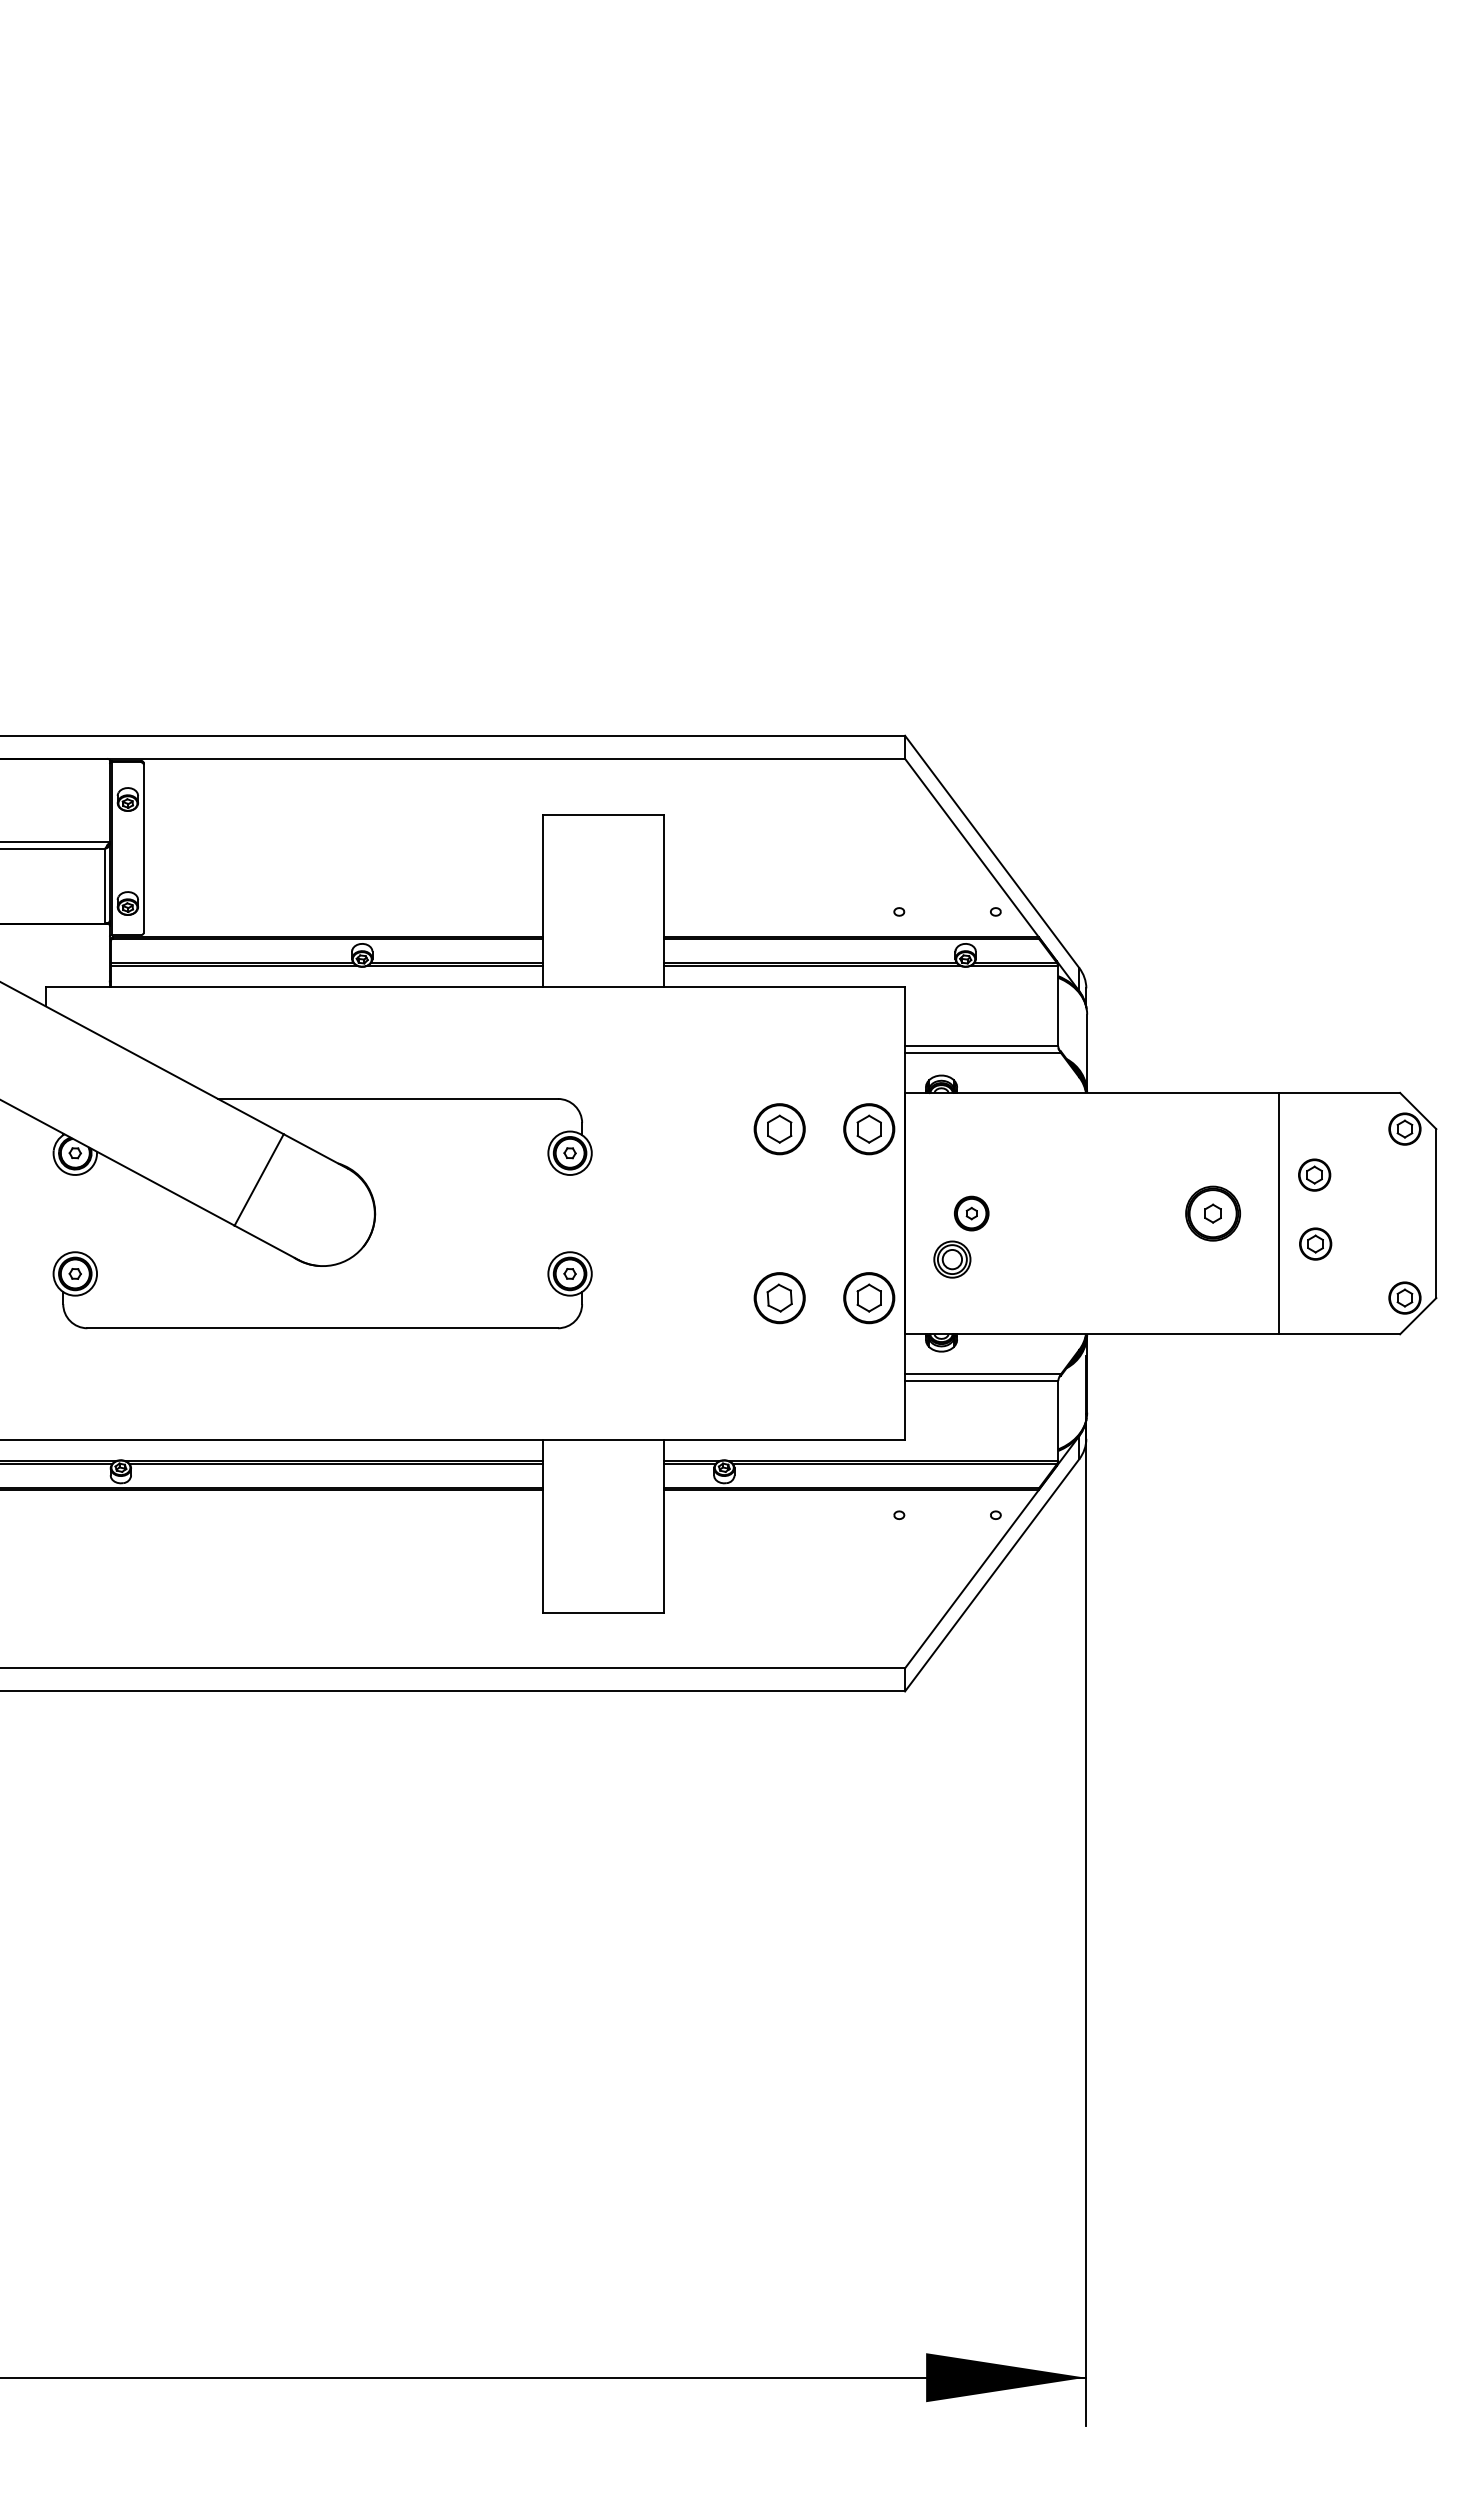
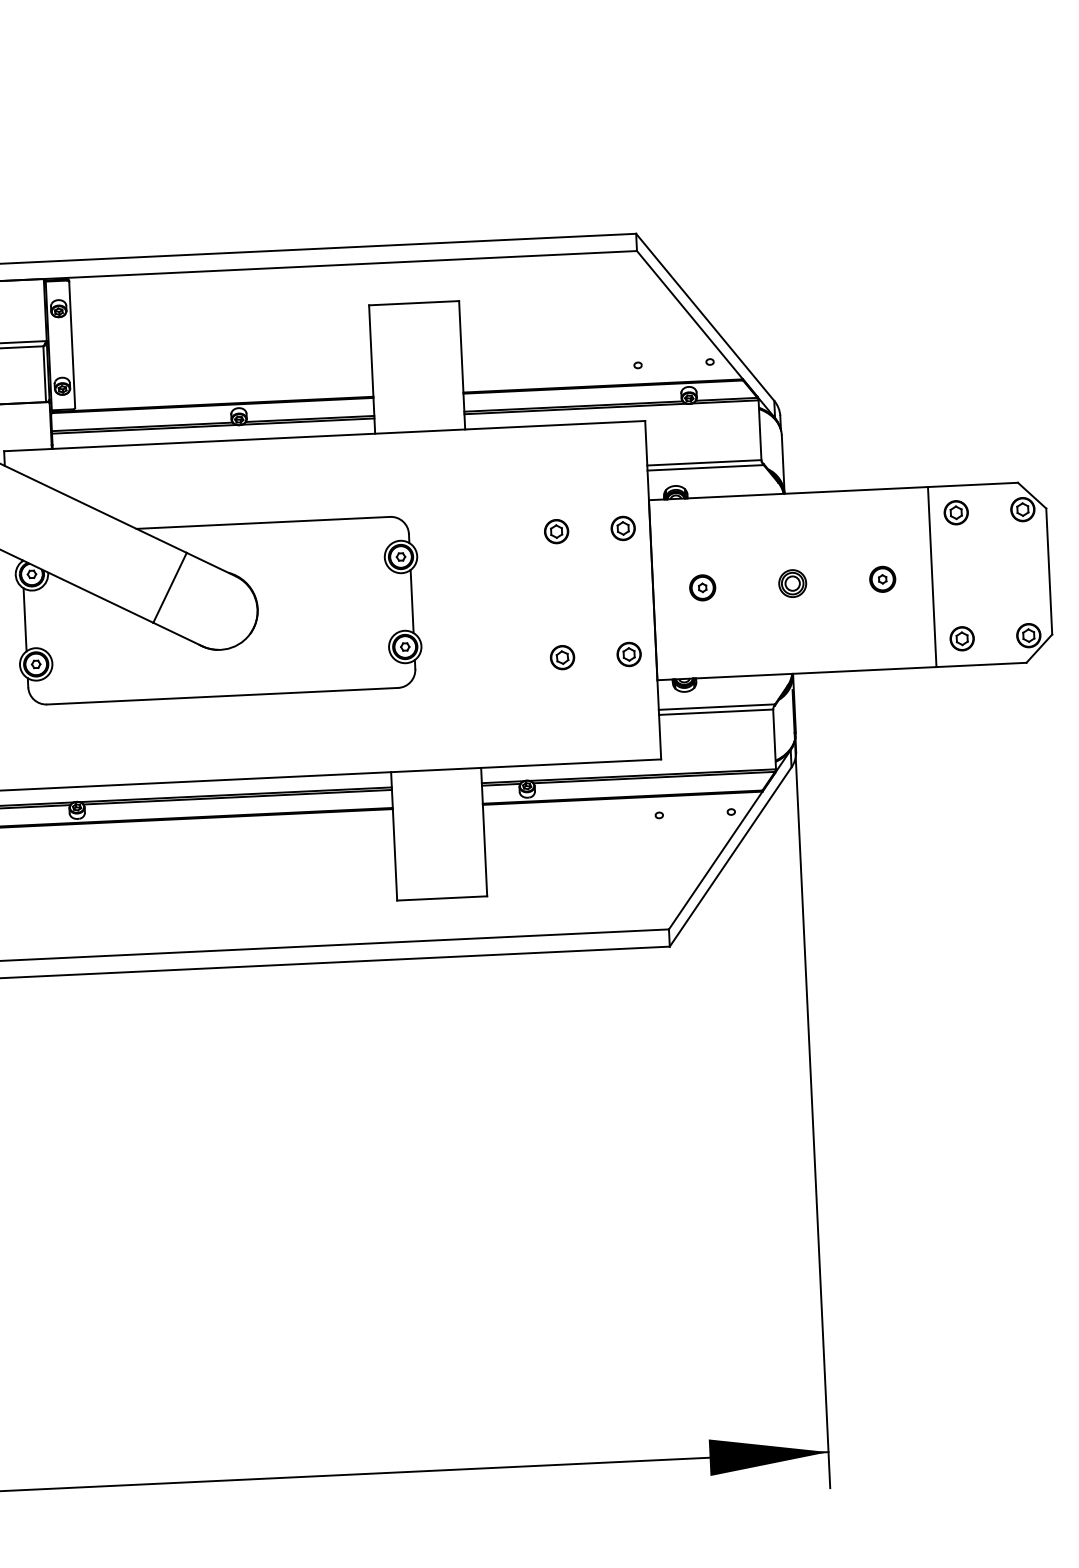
part: (779, 1128) -> (556, 531), size x0.62
part: (868, 1128) -> (622, 528), size x0.62
part: (1314, 1174) -> (956, 512), moved
line: (63, 1213) -> (25, 619), added
line: (582, 1213) -> (412, 601), added
part: (1212, 1213) -> (882, 579), size x0.62
part: (1315, 1243) -> (962, 638), moved
part: (952, 1259) -> (792, 583), moved
part: (779, 1297) -> (562, 657), size x0.62
part: (868, 1297) -> (628, 654), size x0.62

